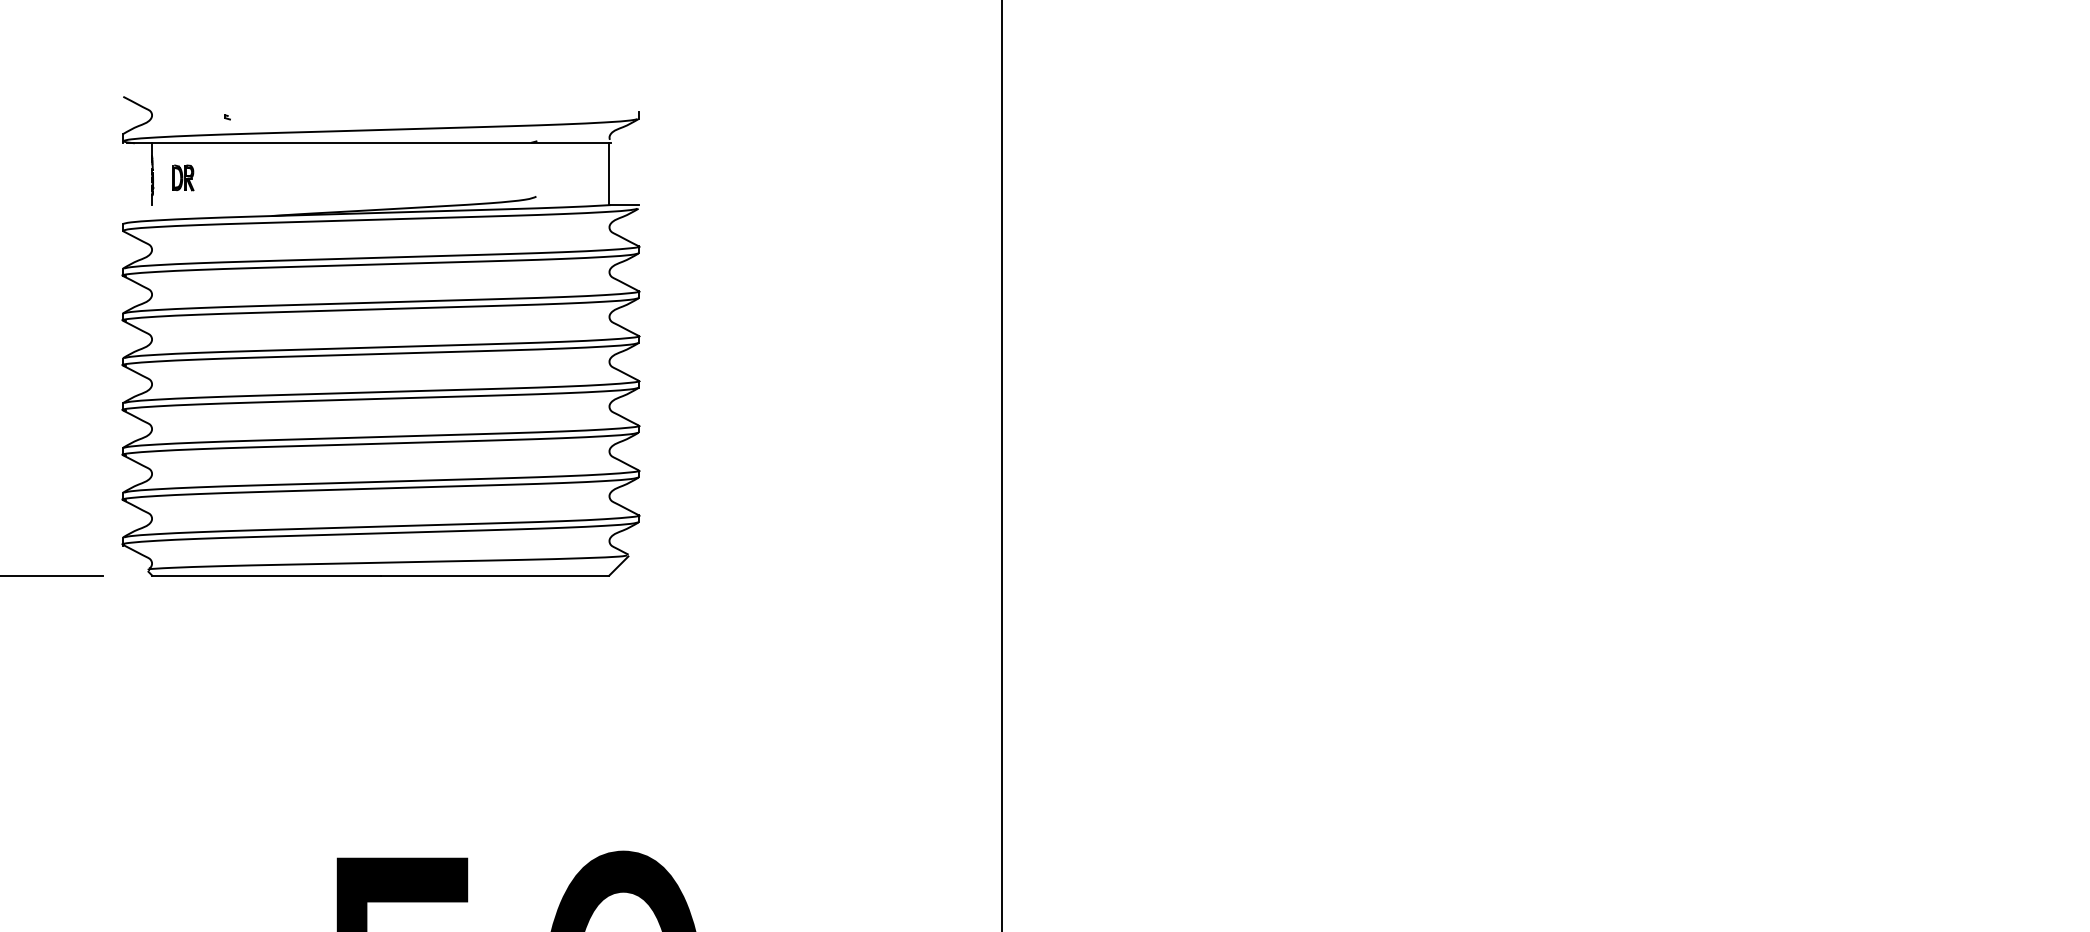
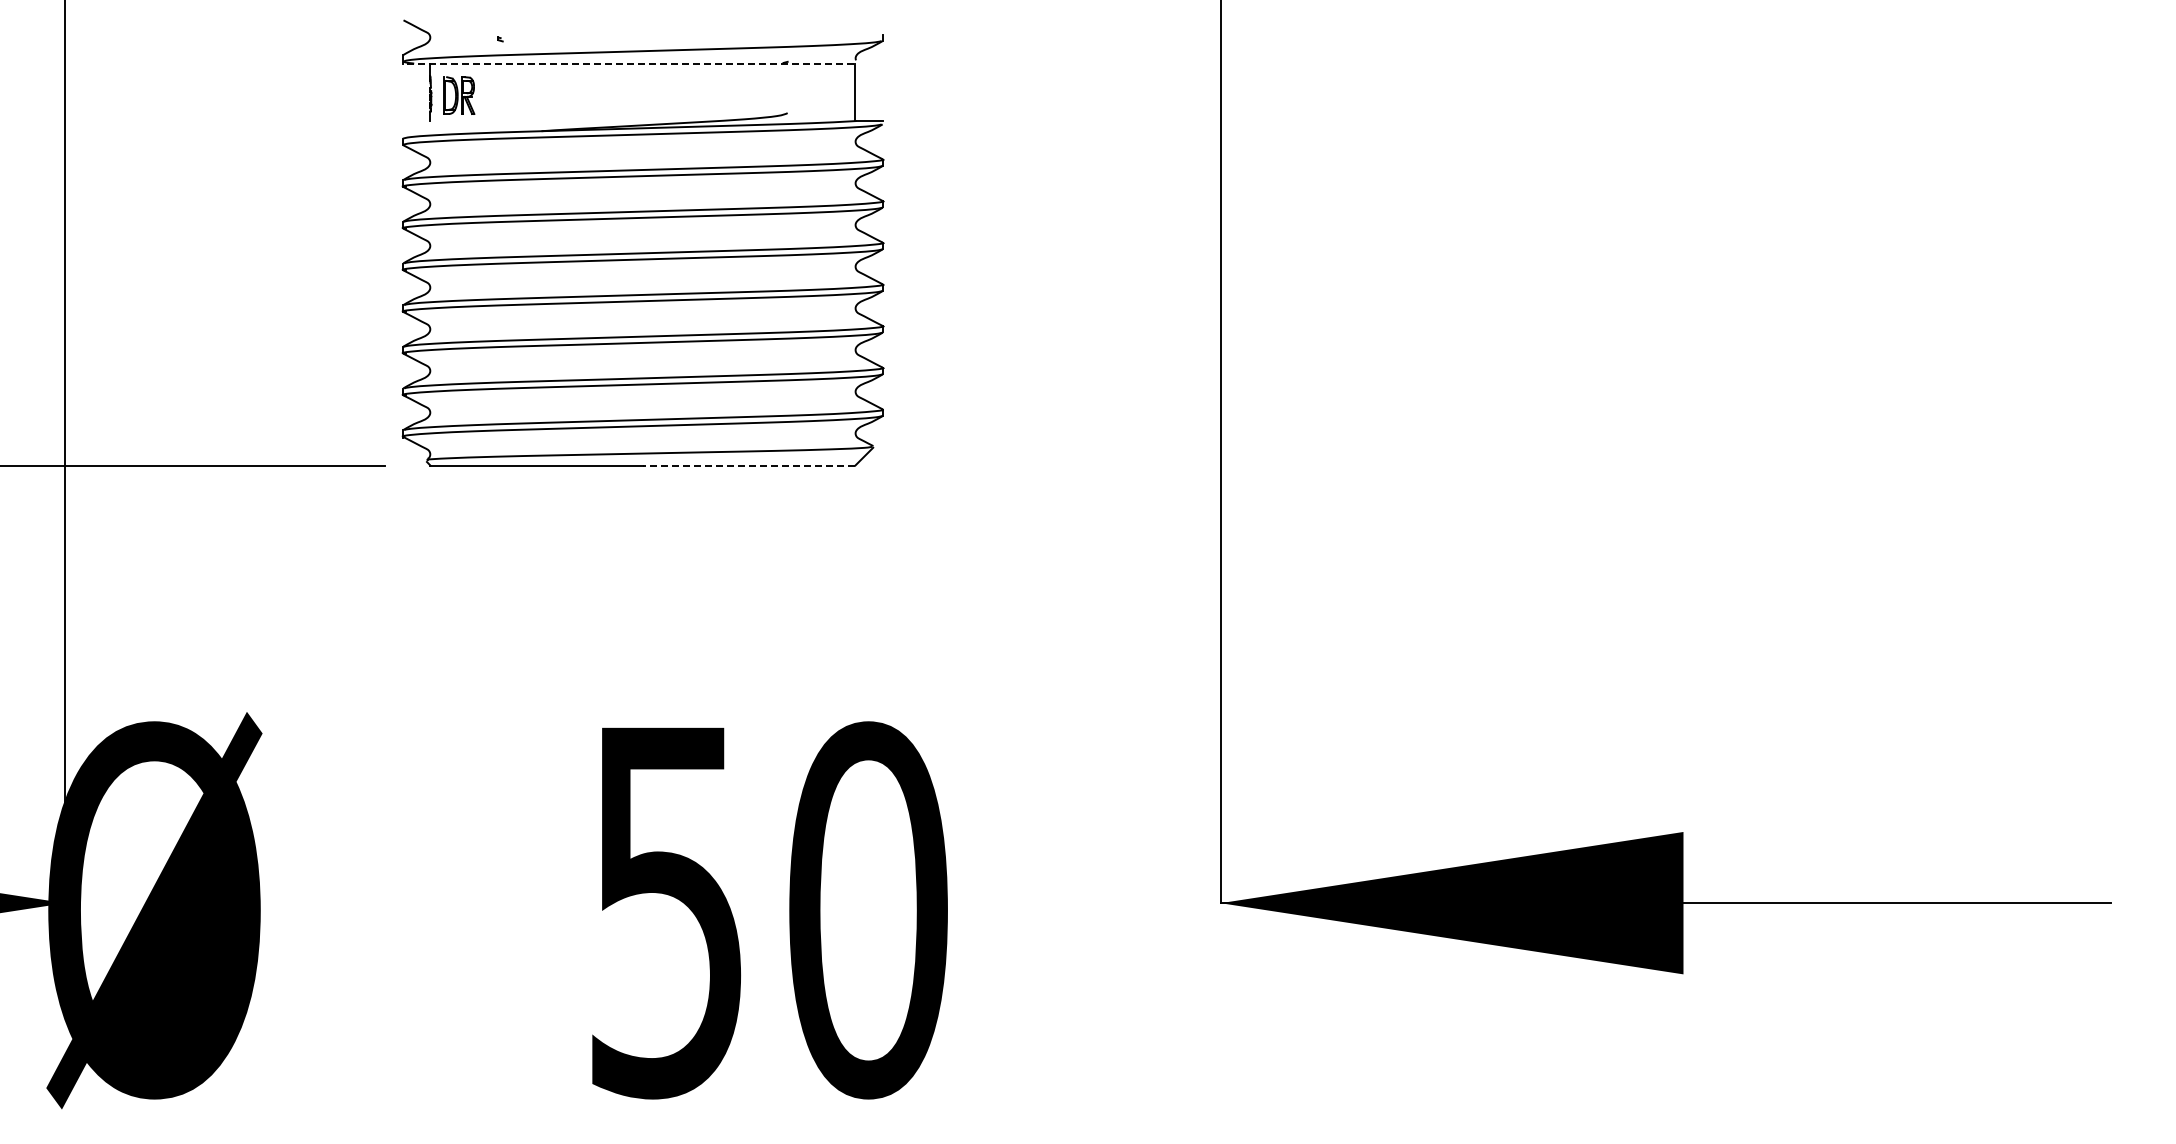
line: (369, 143) -> (632, 63), solid -> dashed
part: (183, 177) -> (459, 95), size x1.6
line: (494, 575) -> (748, 465), solid -> dashed

